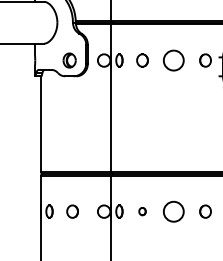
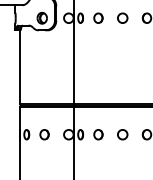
circle: (174, 60) -> (123, 18), size x0.62
part: (142, 211) -> (98, 134), size x1.67
circle: (174, 211) -> (123, 134), size x0.62

